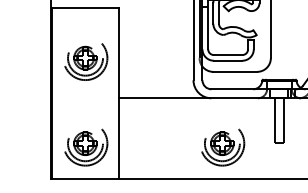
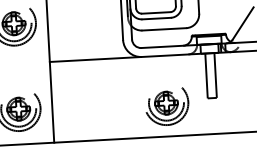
part: (223, 147) -> (167, 106), moved

